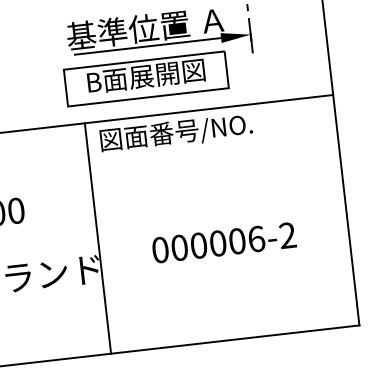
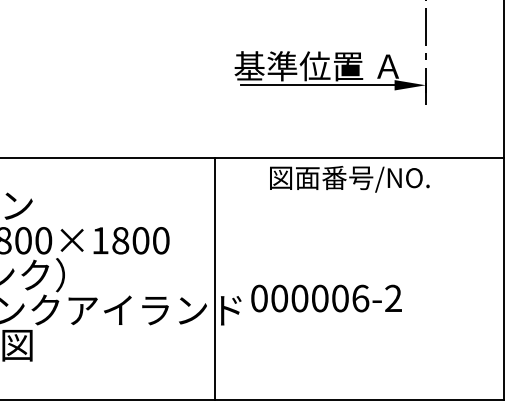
part: (145, 78) -> (311, 118), removed
text: (176, 133) -> (349, 179), moved
line: (97, 237) -> (214, 278), moved
text: (224, 242) -> (326, 298), moved

